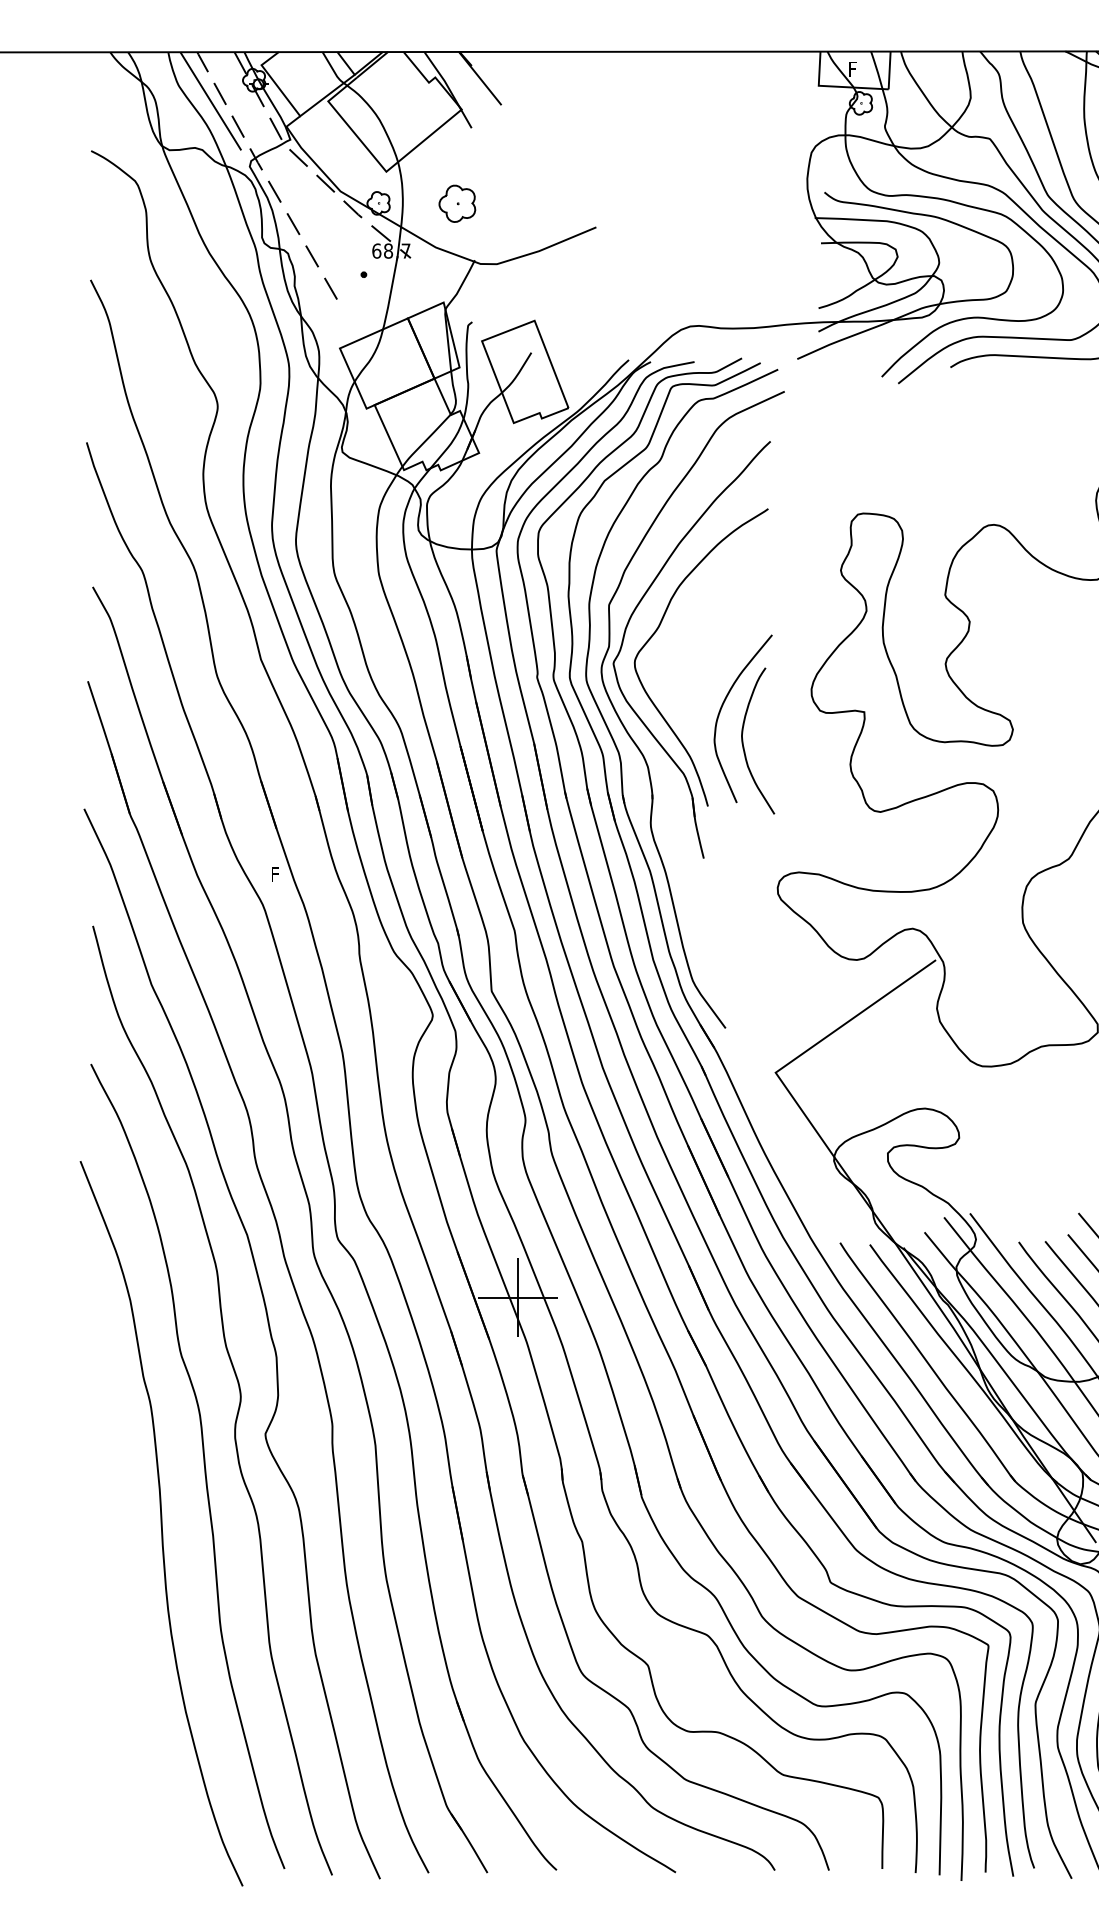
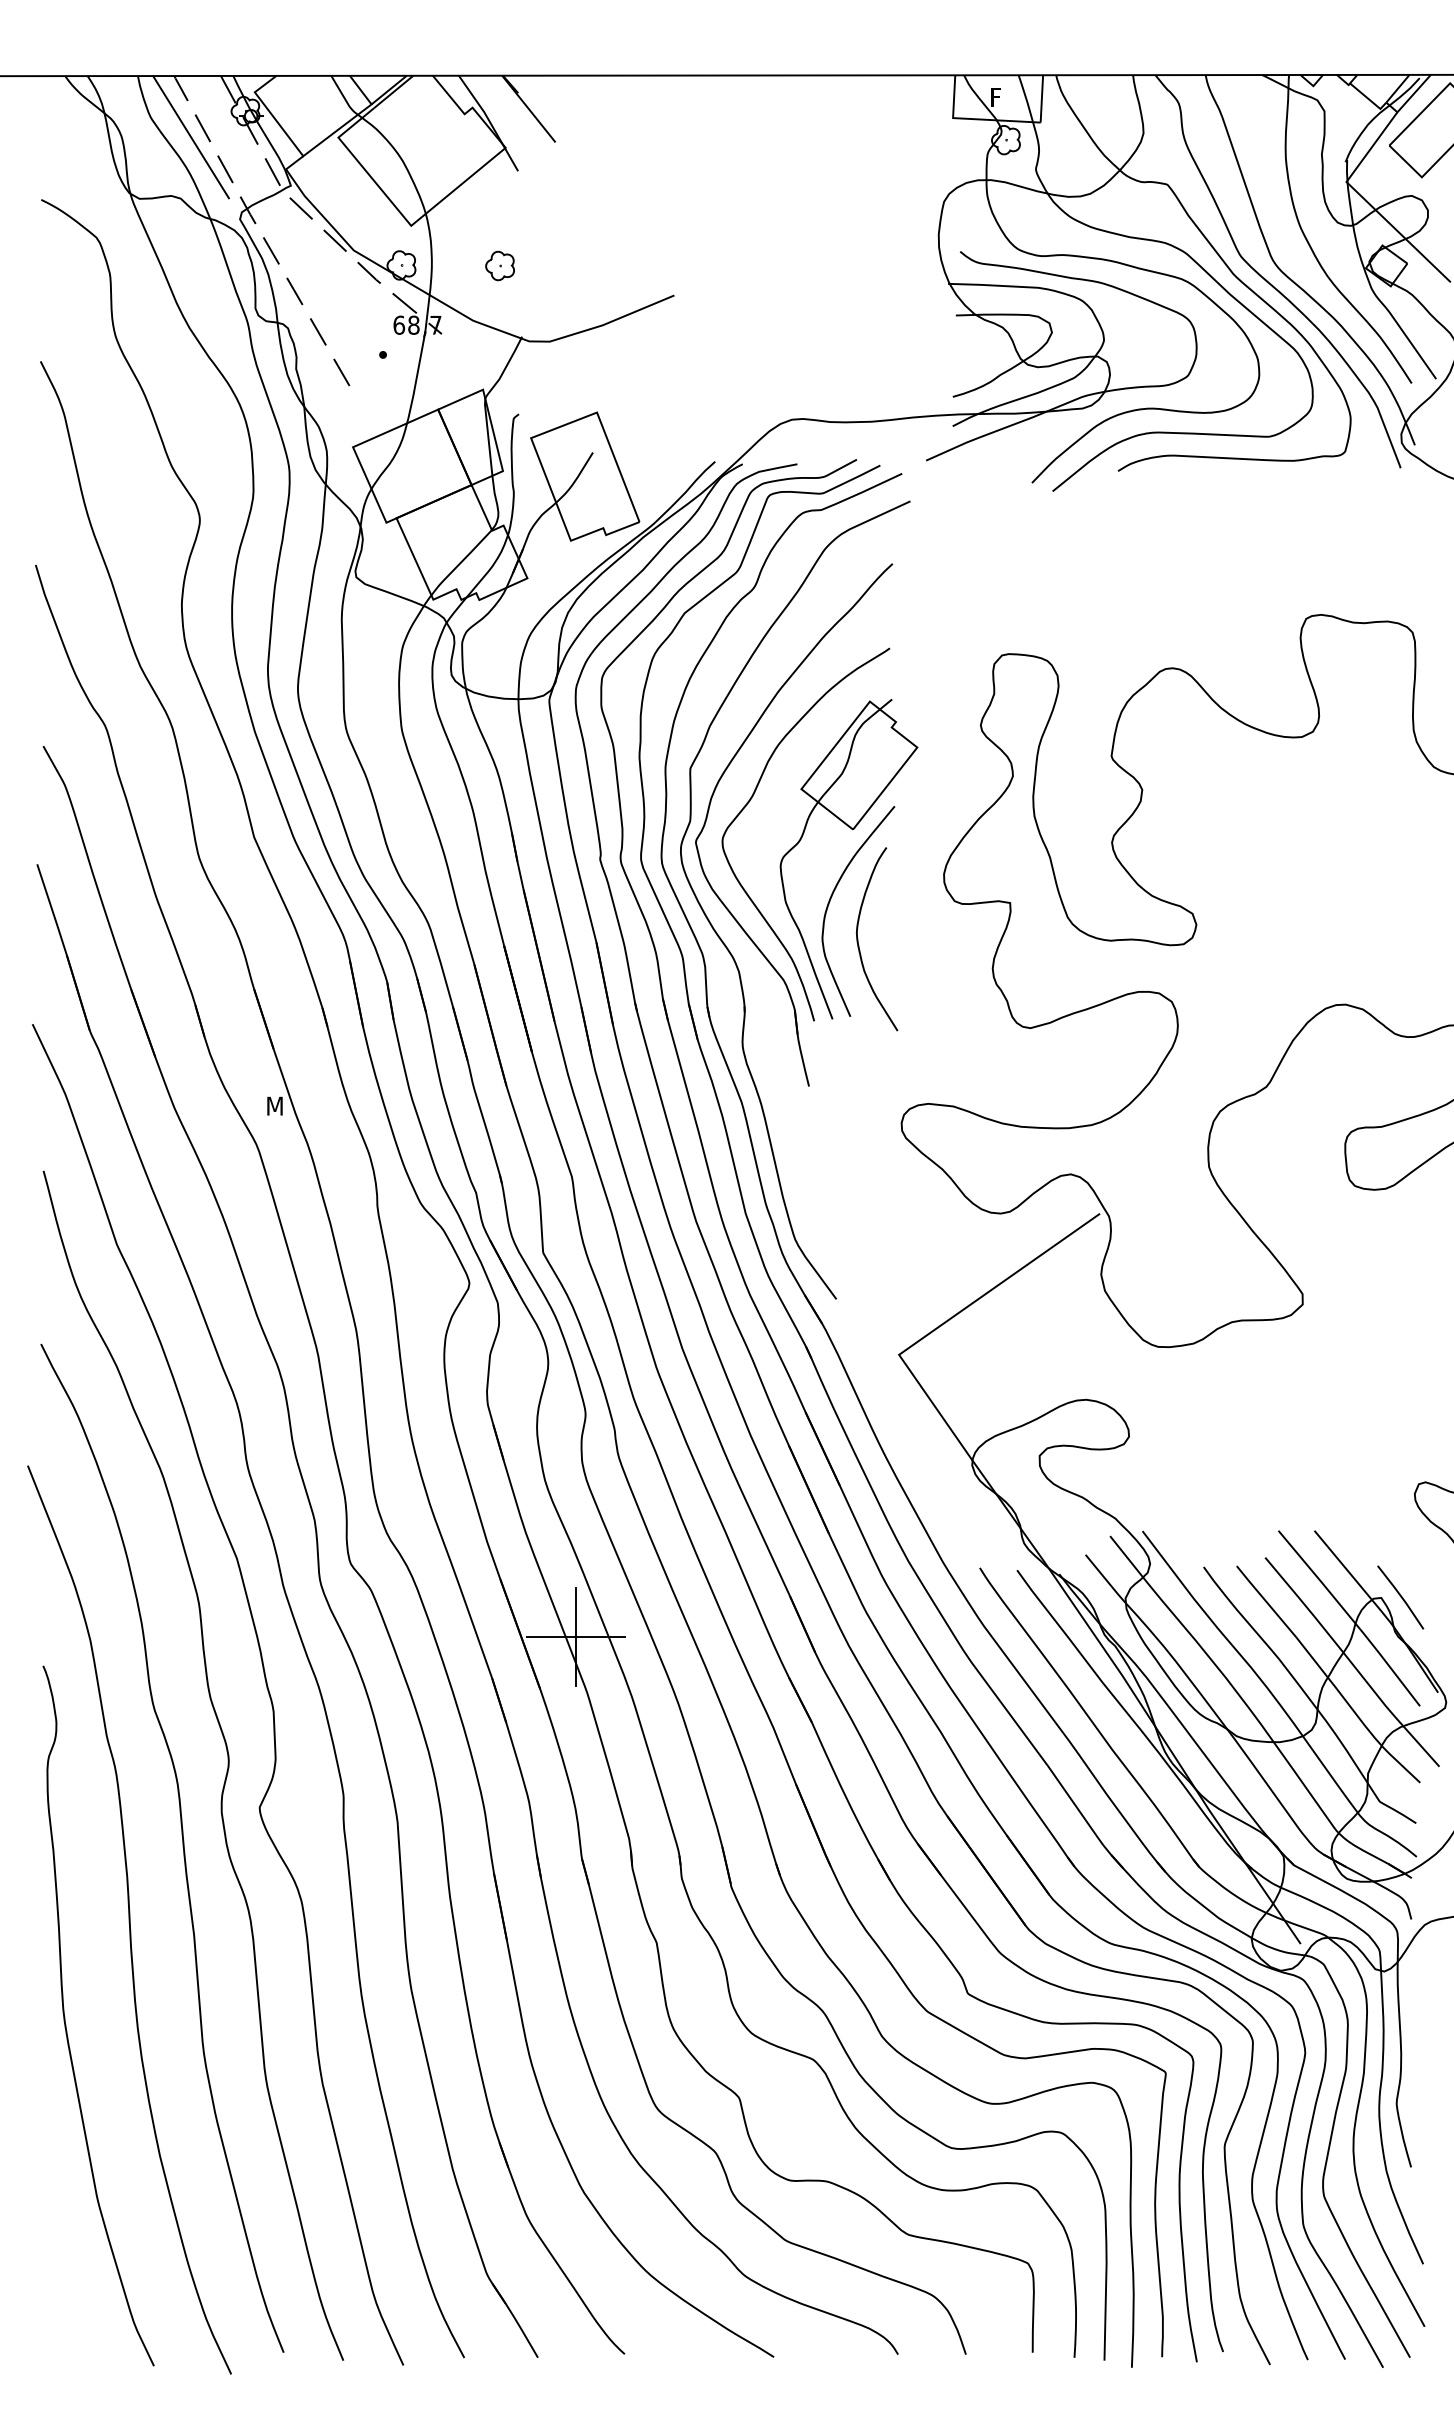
part: (456, 203) -> (499, 265), size x0.62
part: (738, 654) -> (852, 830), added
text: (277, 873) -> (274, 1105), F -> M
curve: (110, 1600) -> (65, 2016), added

